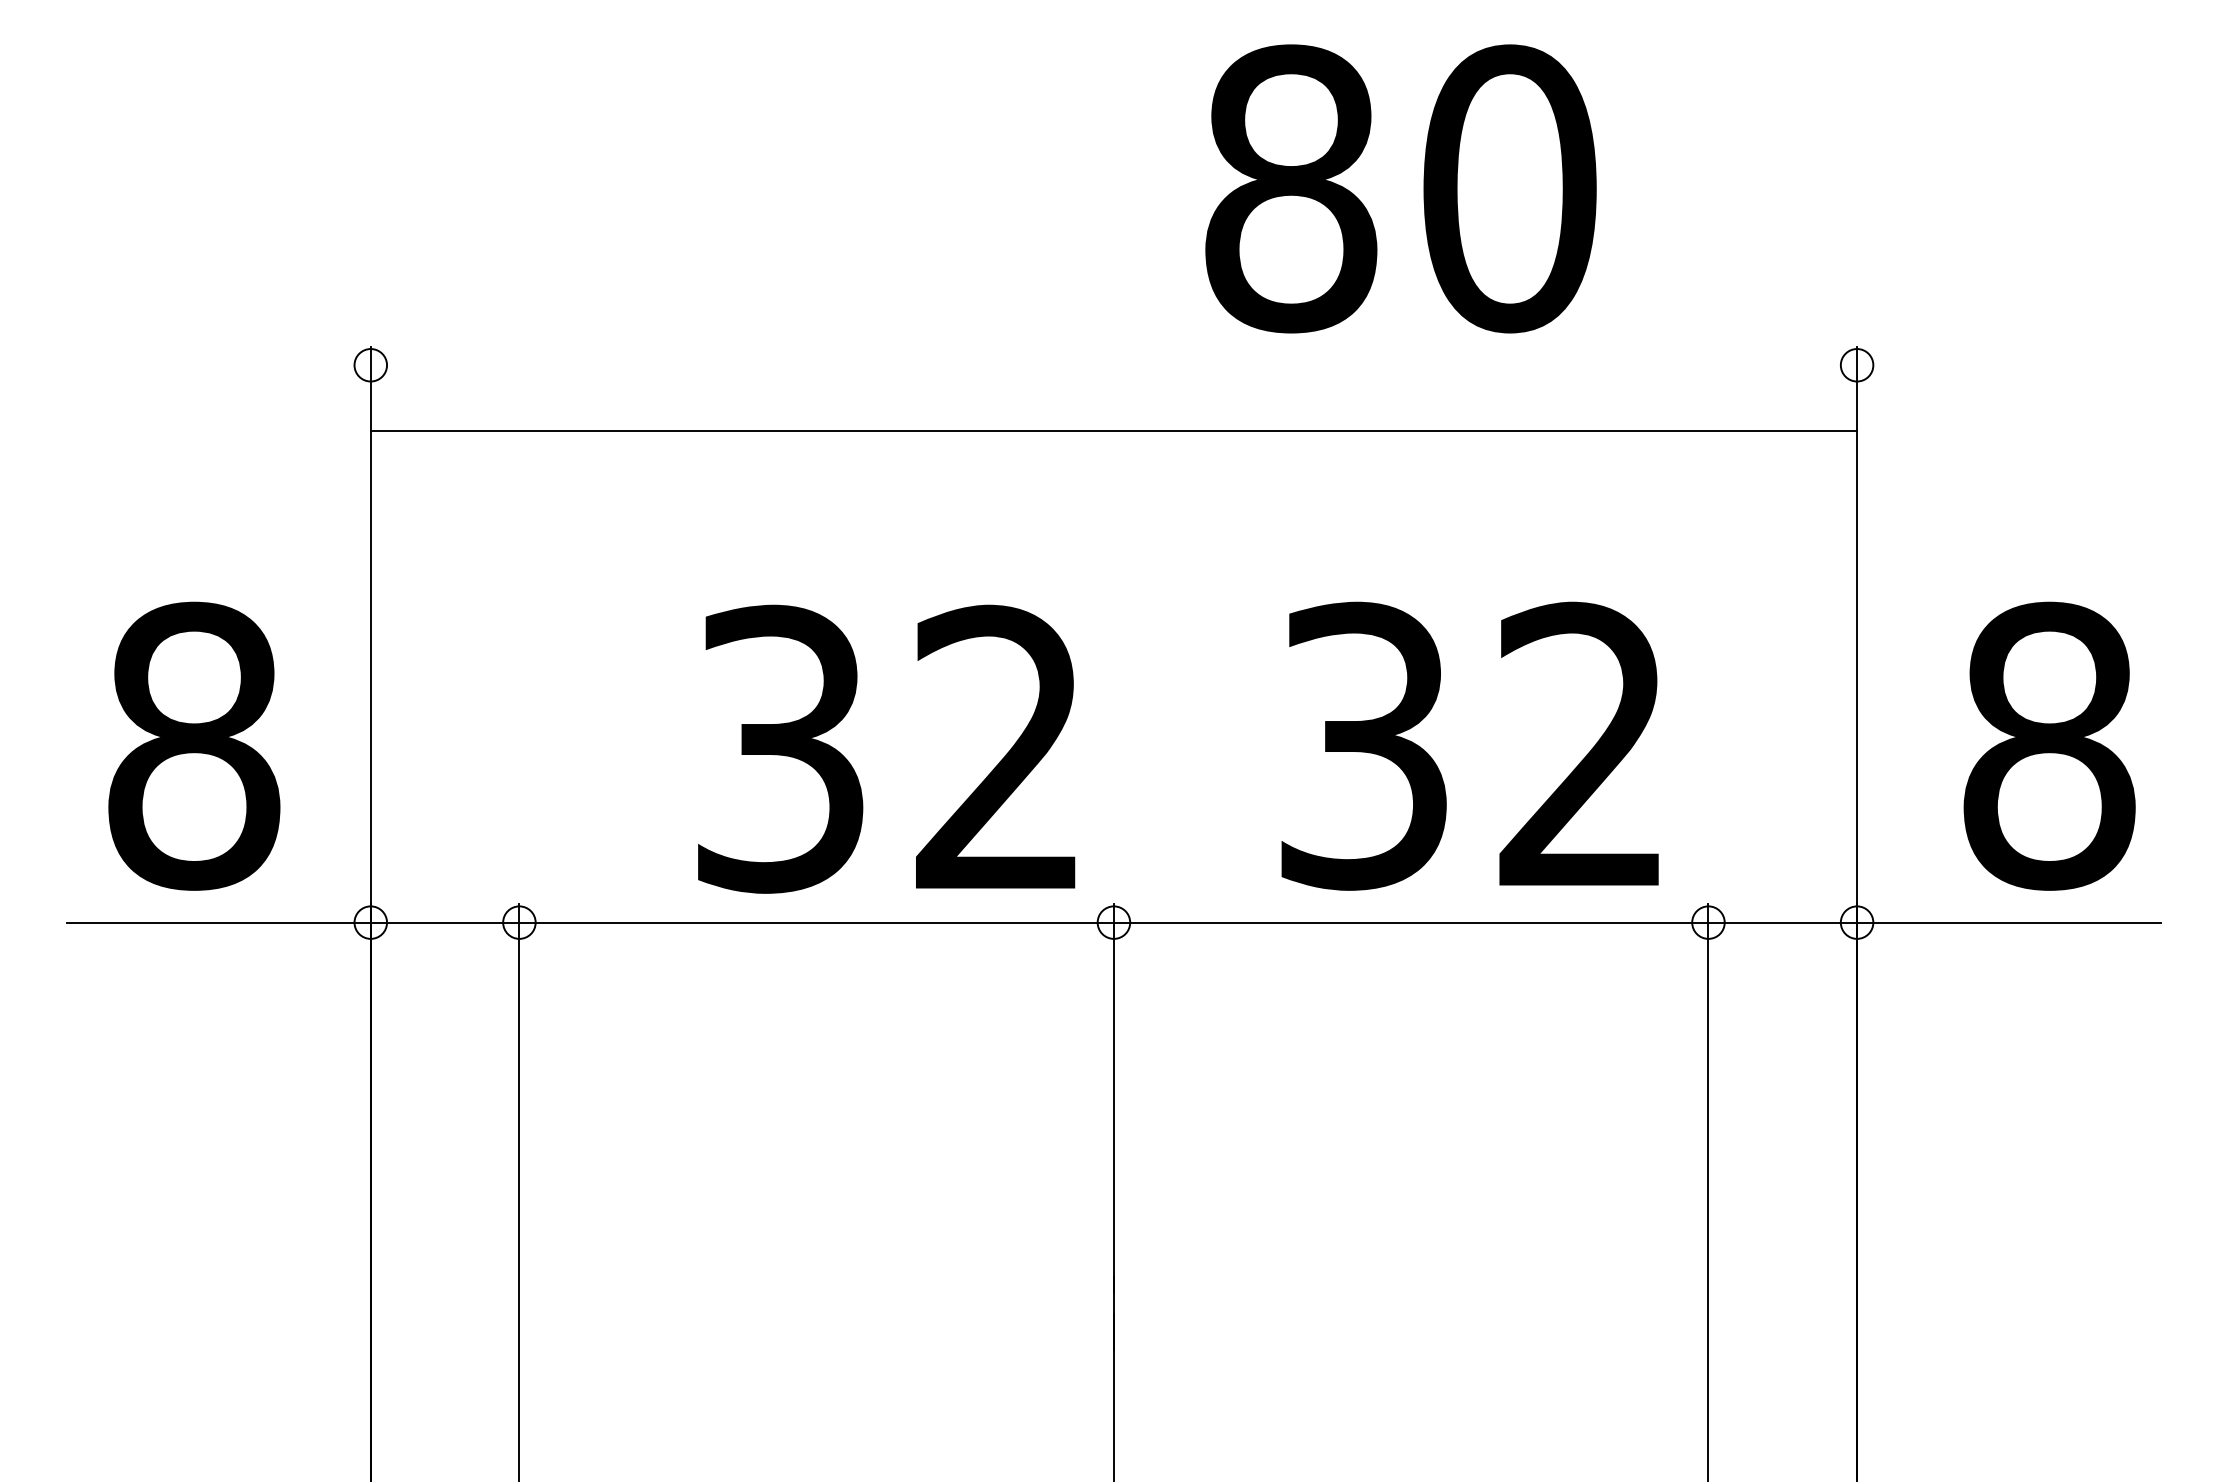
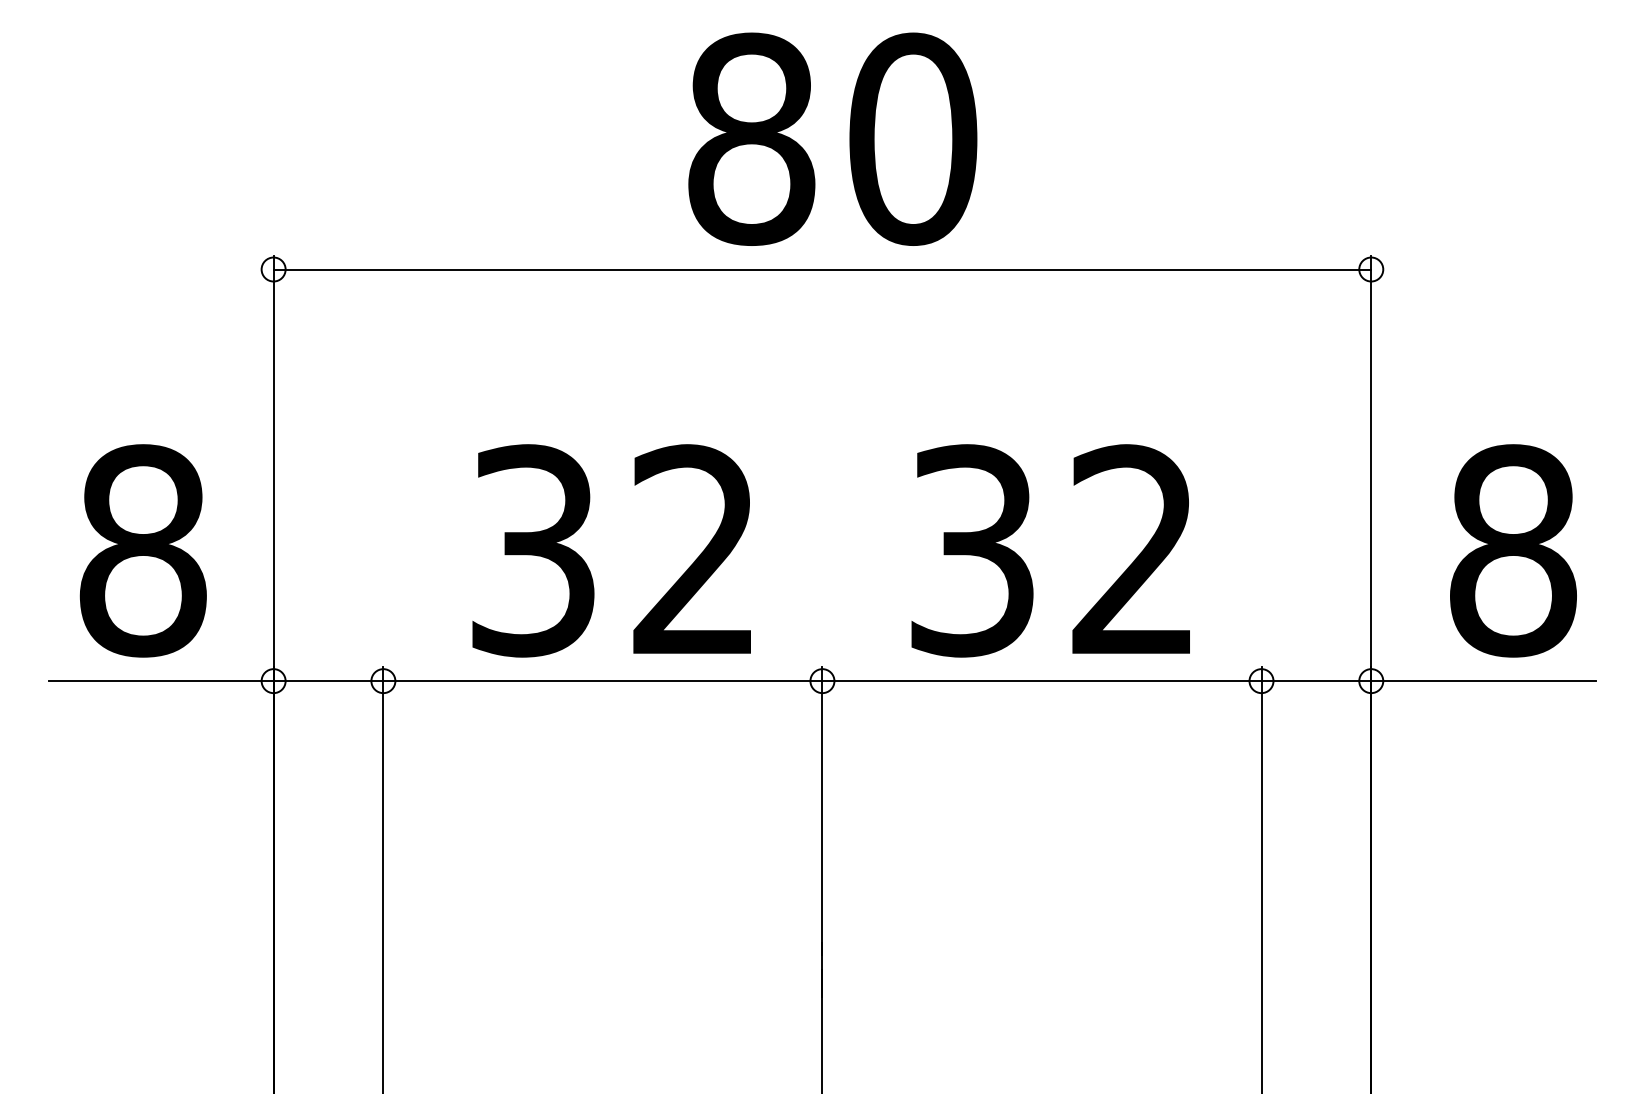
text: (1400, 188) -> (832, 138), moved
line: (1113, 431) -> (822, 269), moved
text: (1469, 745) -> (1050, 550), moved
text: (886, 748) -> (611, 550), moved

